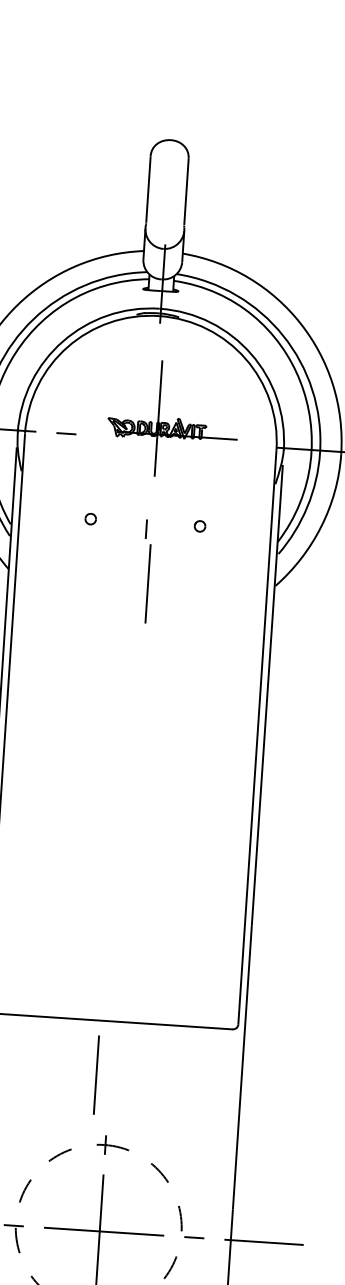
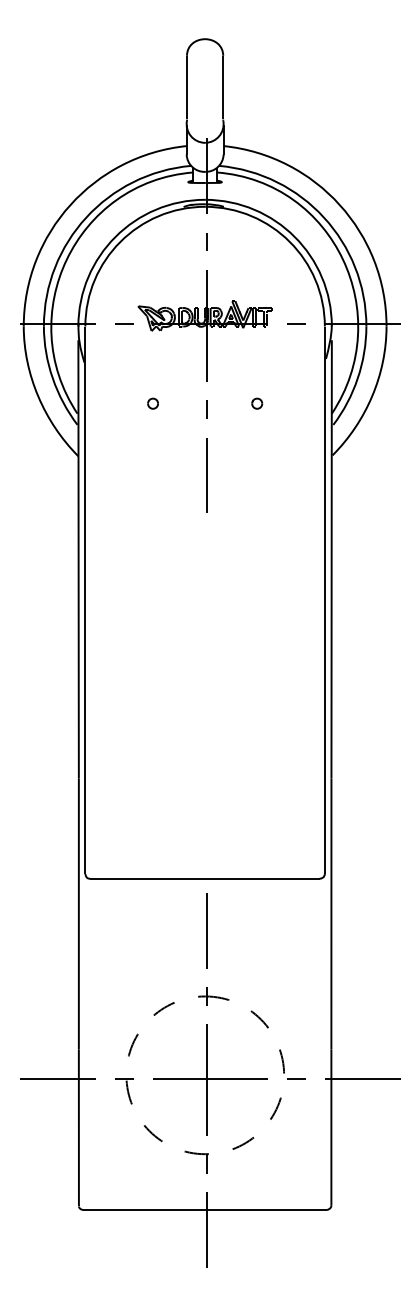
part: (169, 422) -> (221, 307), size x1.43
line: (148, 583) -> (206, 475), moved
line: (96, 1074) -> (206, 930), moved

